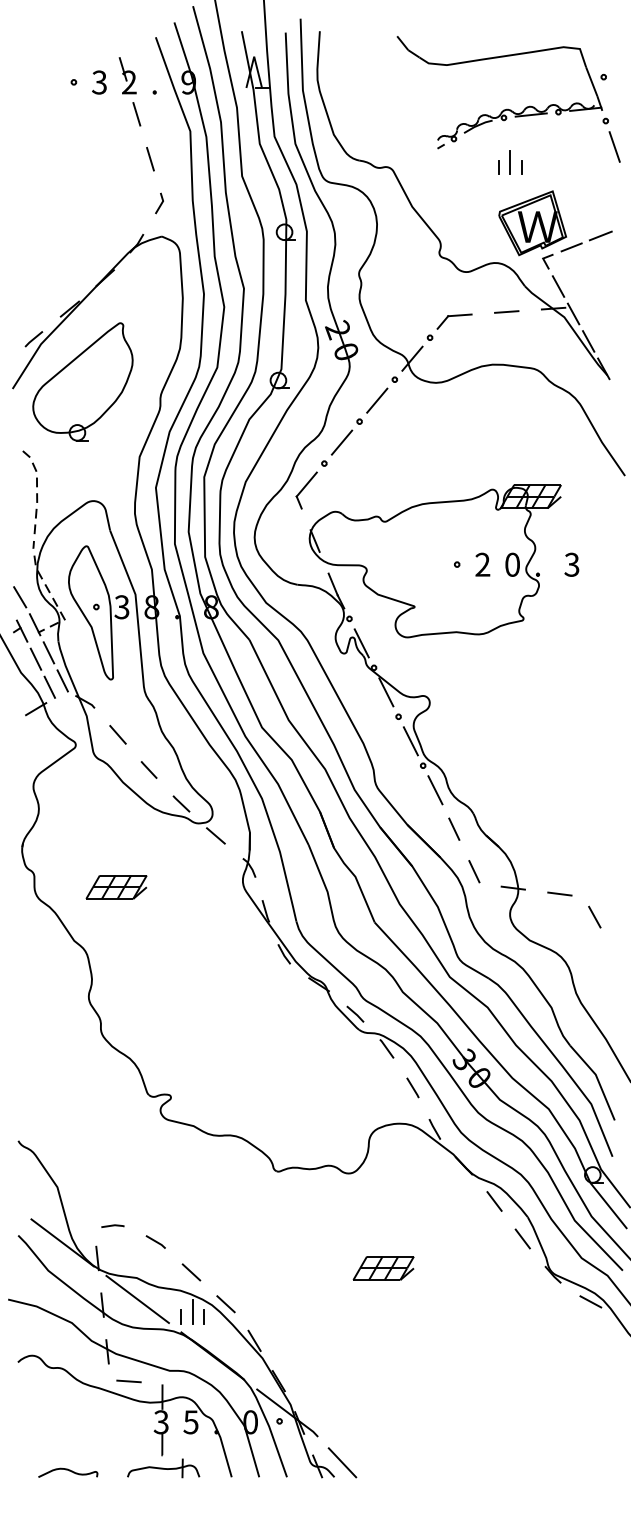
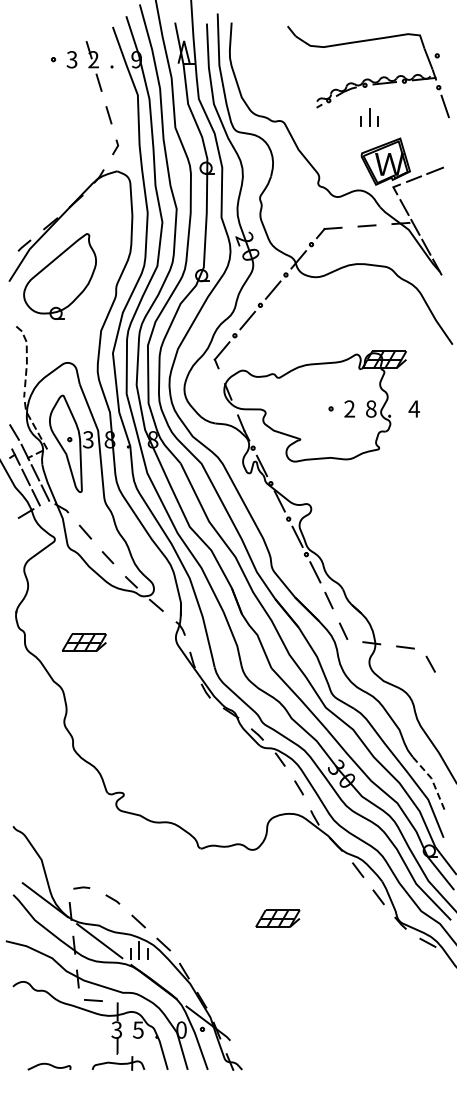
text: (512, 564) -> (371, 408), 0 -> 8
text: (572, 564) -> (414, 408), 3 -> 4
line: (597, 1079) -> (432, 781), solid -> dashed
line: (341, 1461) -> (247, 1058), removed

